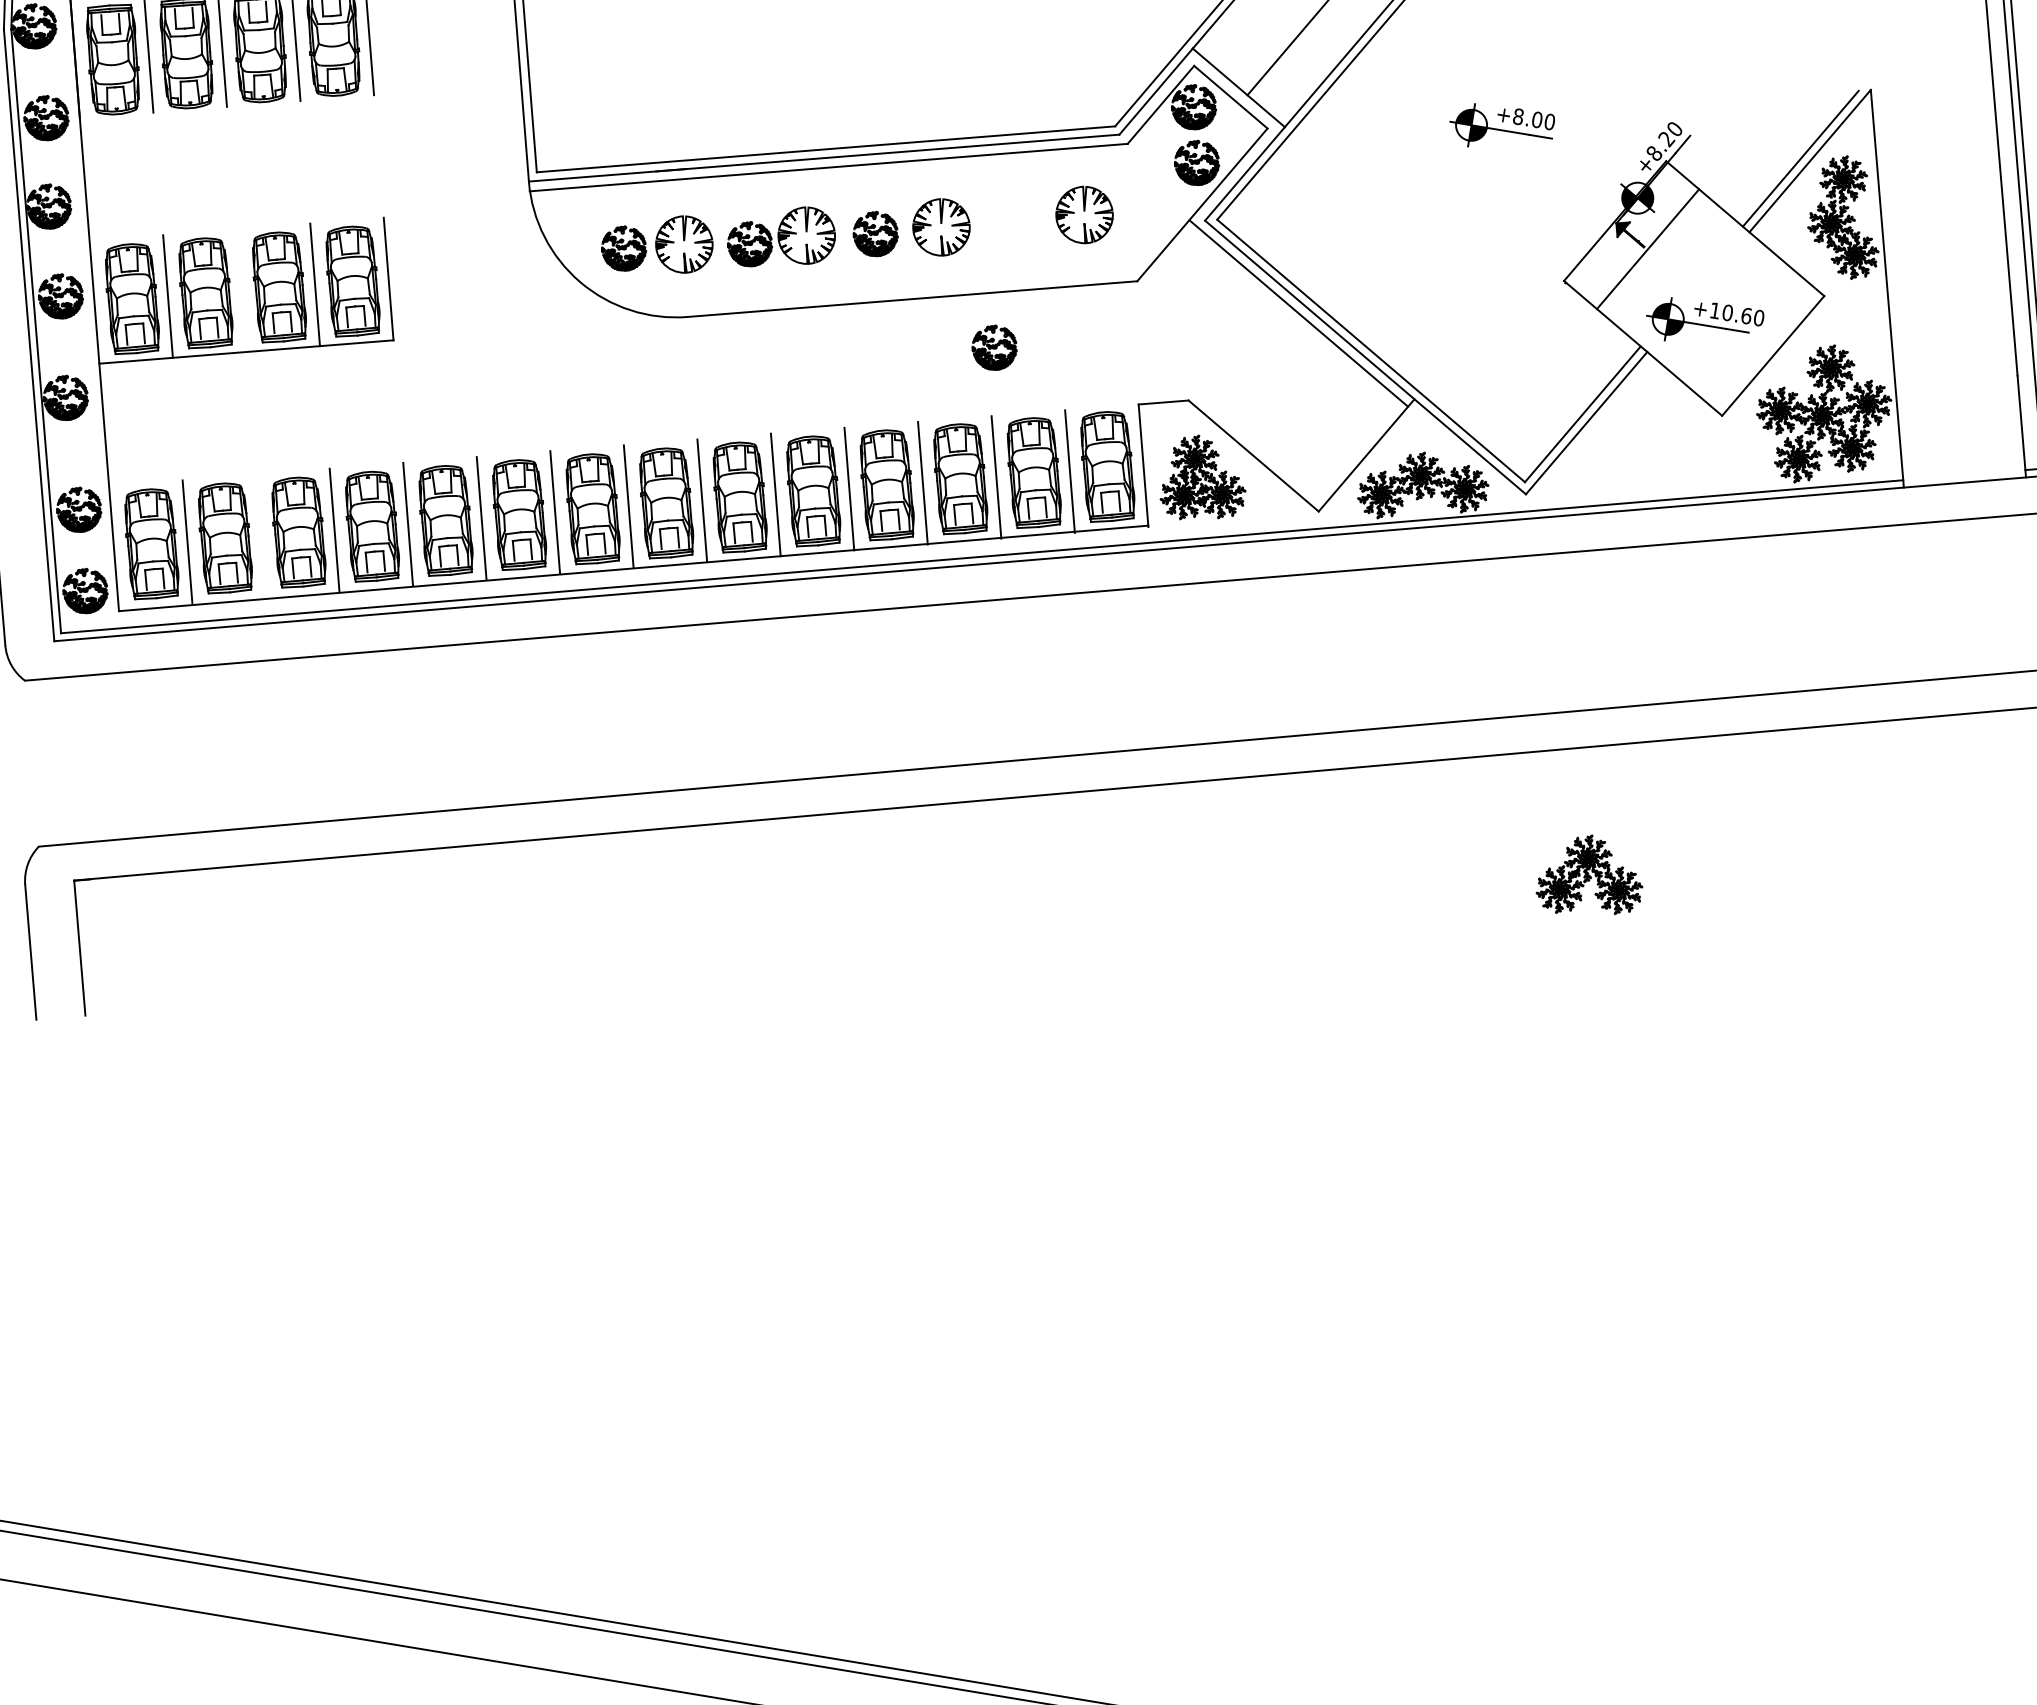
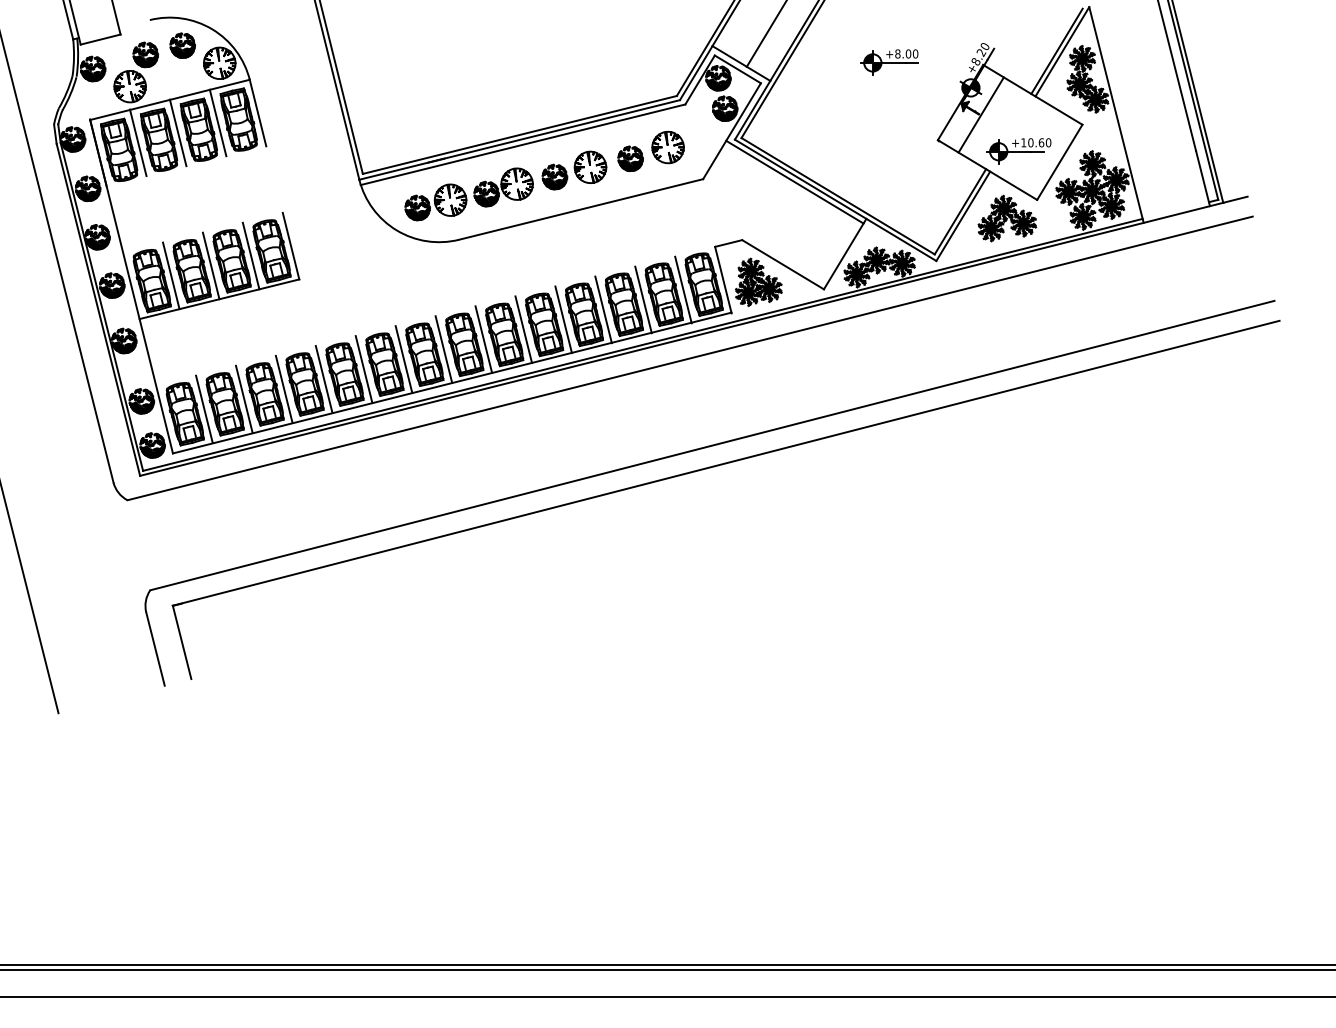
line: (240, 289) -> (210, 265), added
part: (994, 347) -> (630, 158), moved
line: (259, 534) -> (243, 398), added
part: (1591, 876) -> (1007, 218), moved

